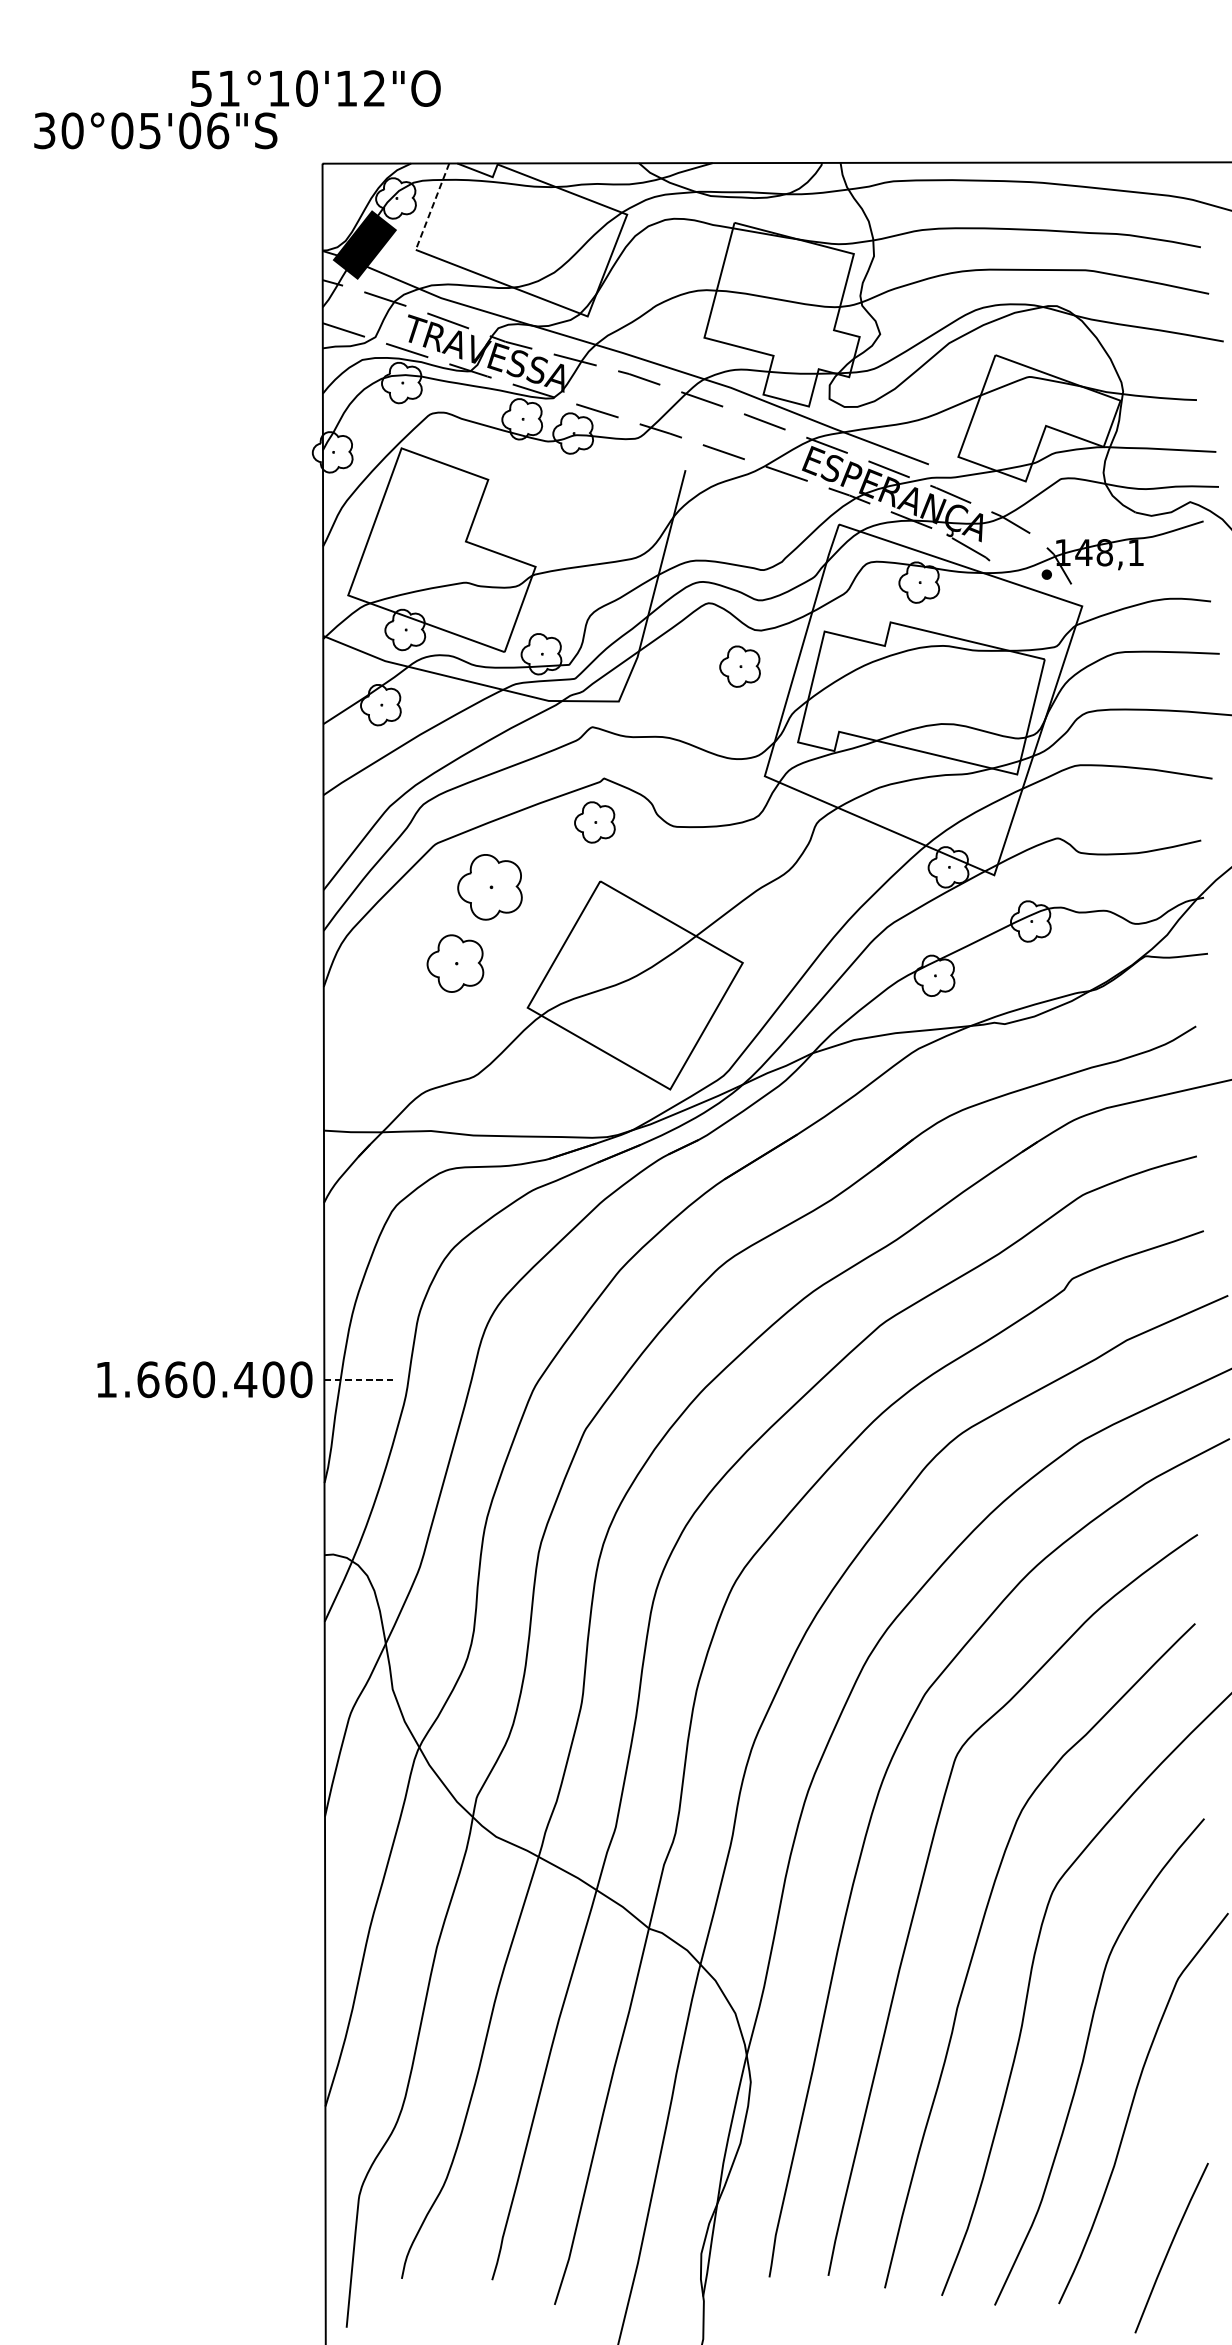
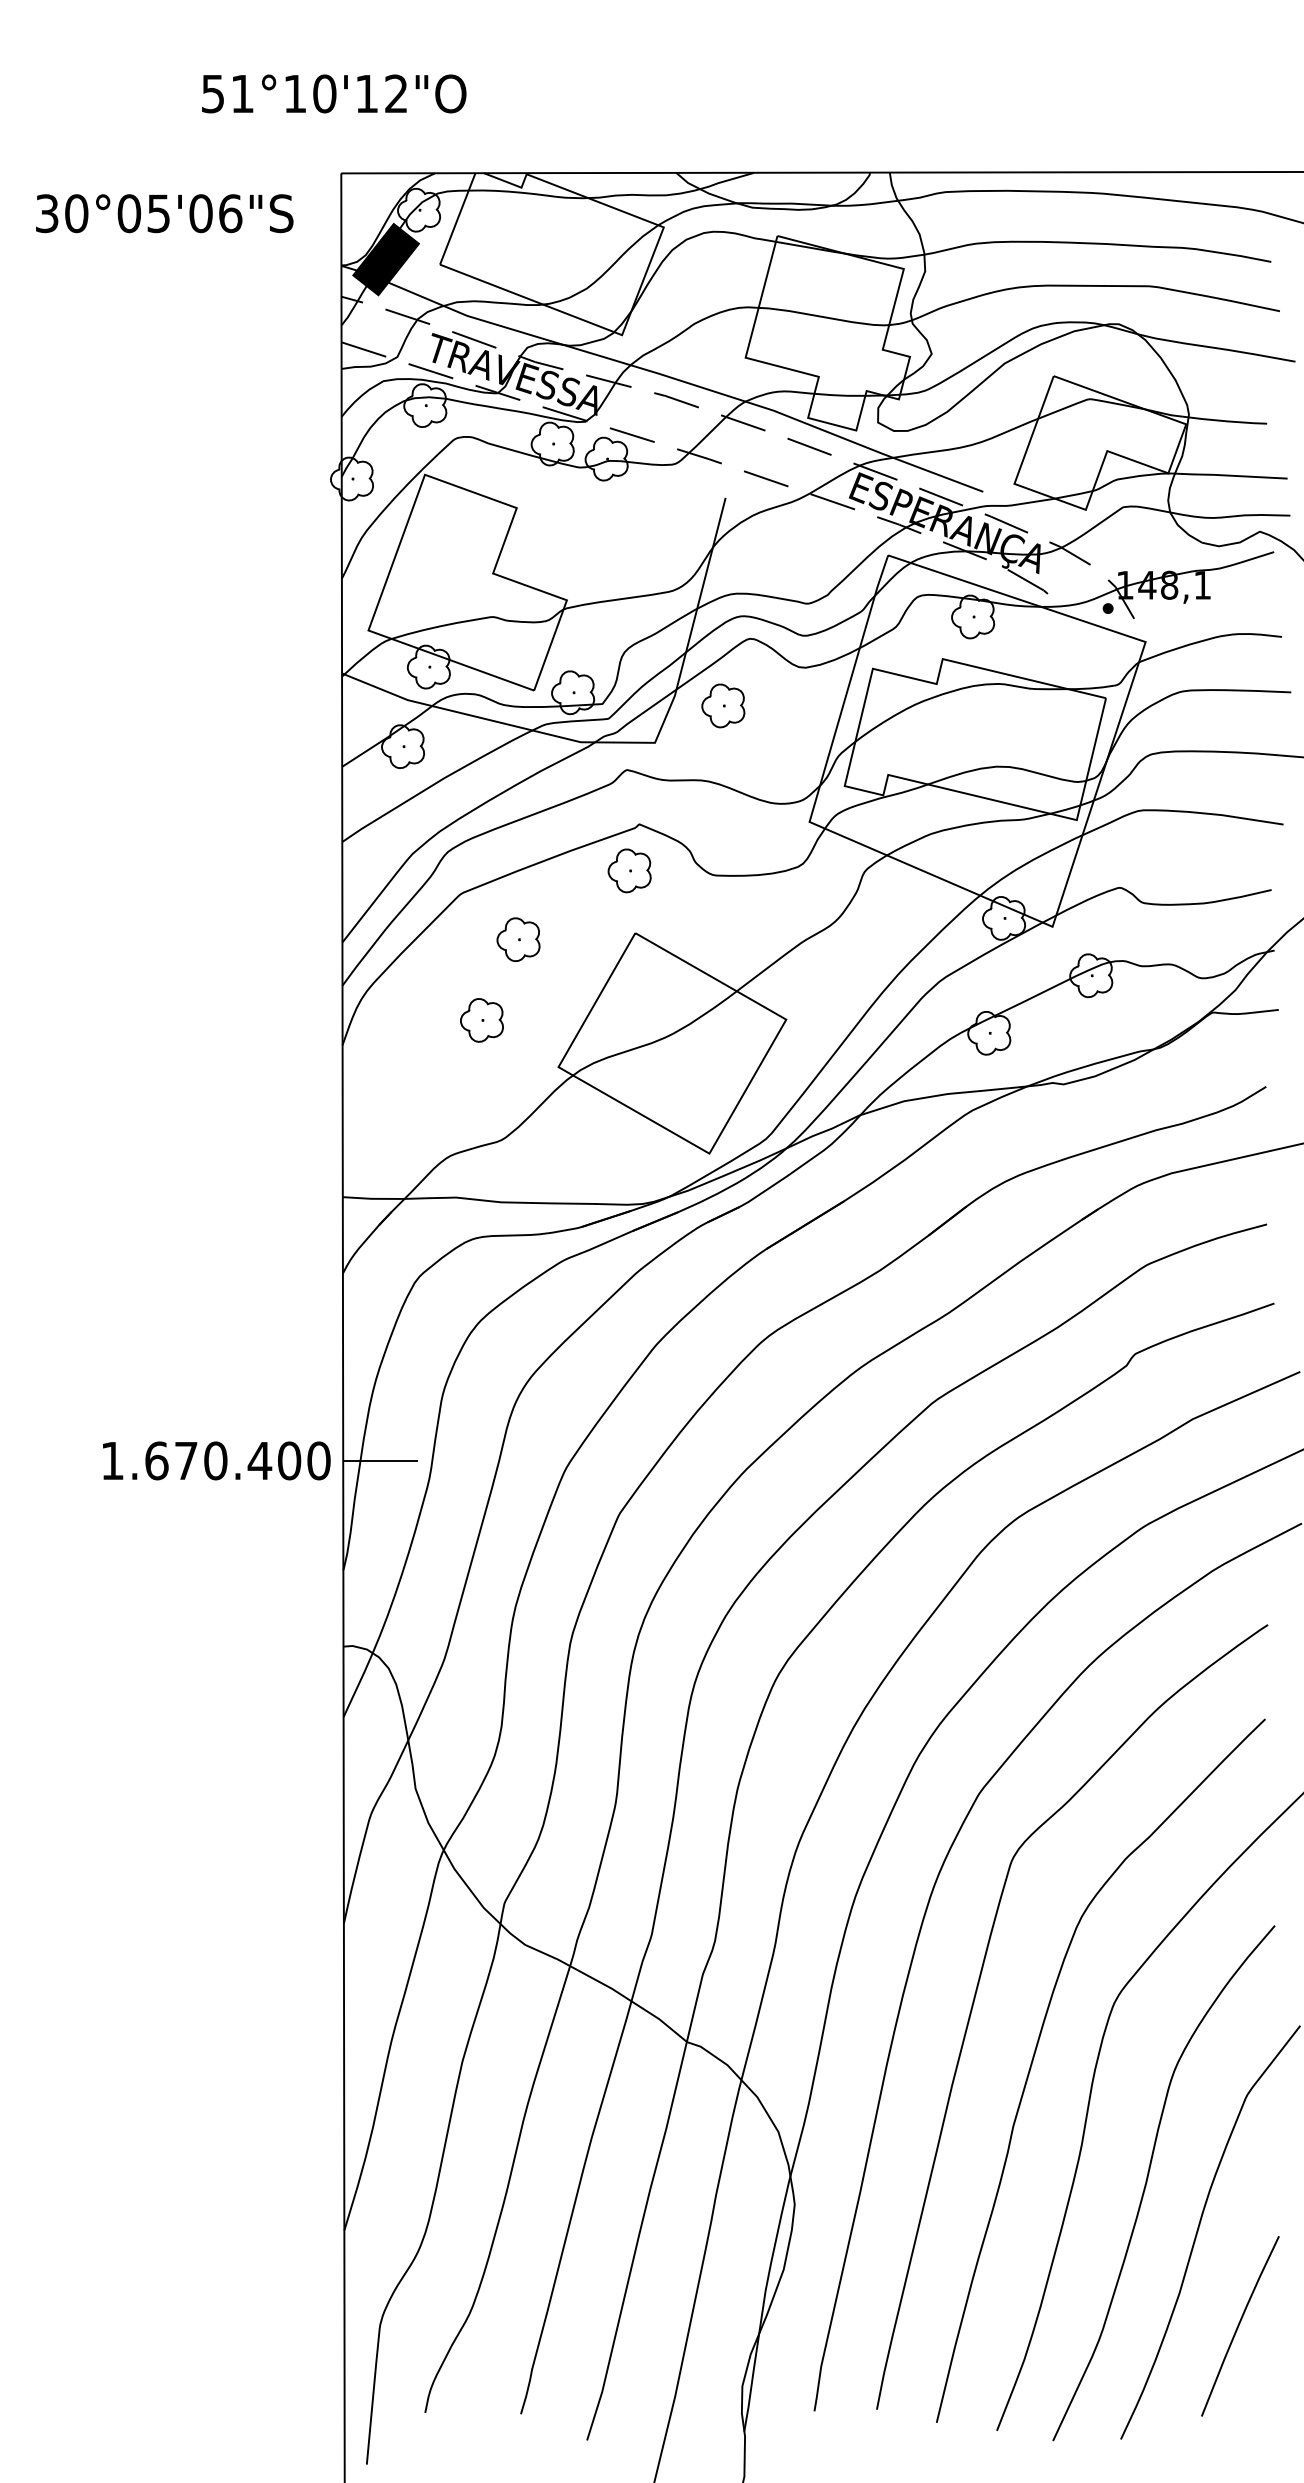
text: (155, 130) -> (164, 213), moved
line: (432, 207) -> (457, 219), dashed -> solid
part: (740, 666) -> (723, 705), moved
part: (489, 887) -> (518, 939), size x0.62
part: (454, 963) -> (481, 1020), size x0.71
text: (176, 1379) -> (186, 1460), 1.660.400 -> 1.670.400
line: (359, 1379) -> (380, 1460), dashed -> solid
curve: (1170, 2248) -> (1239, 2326), moved

